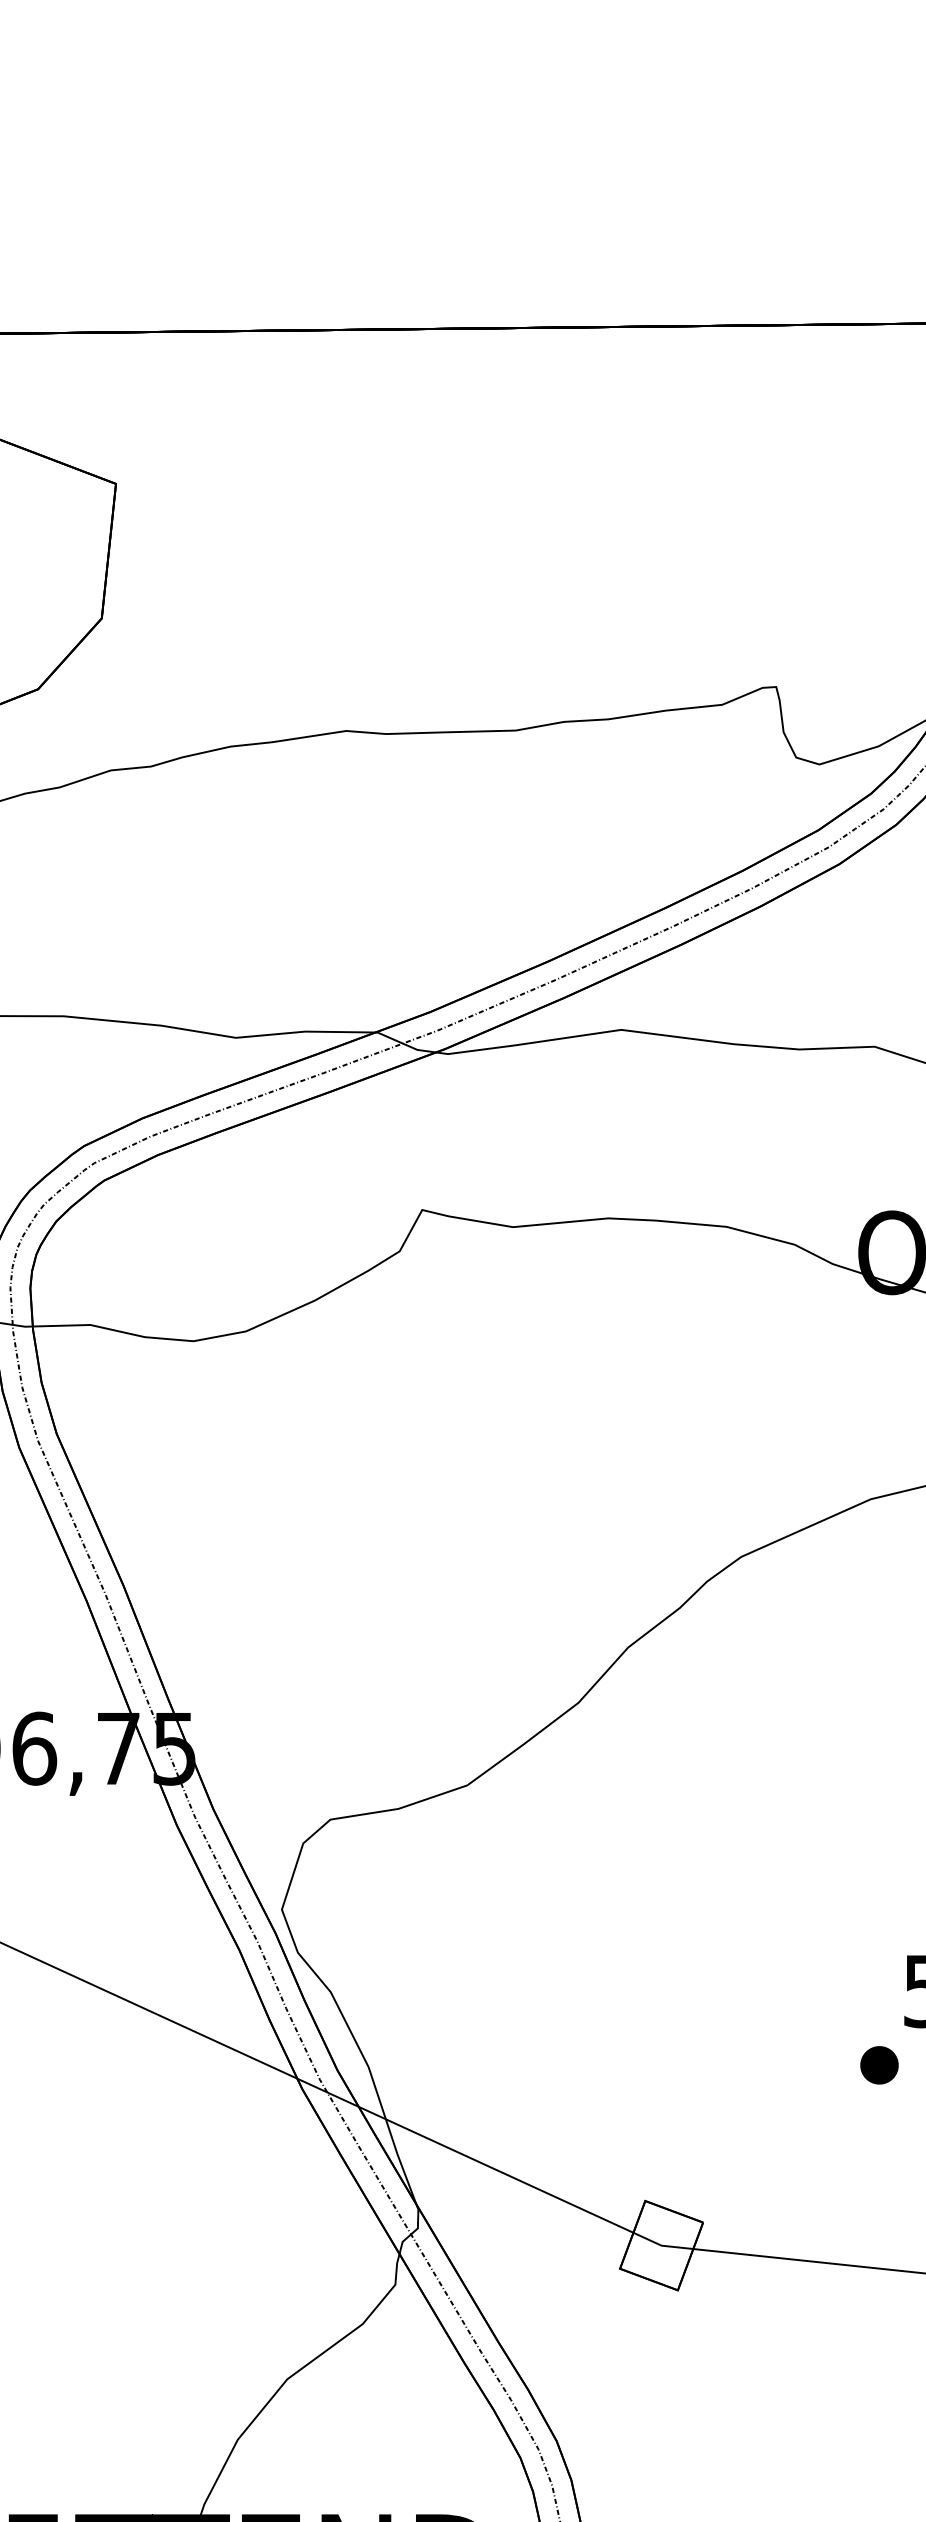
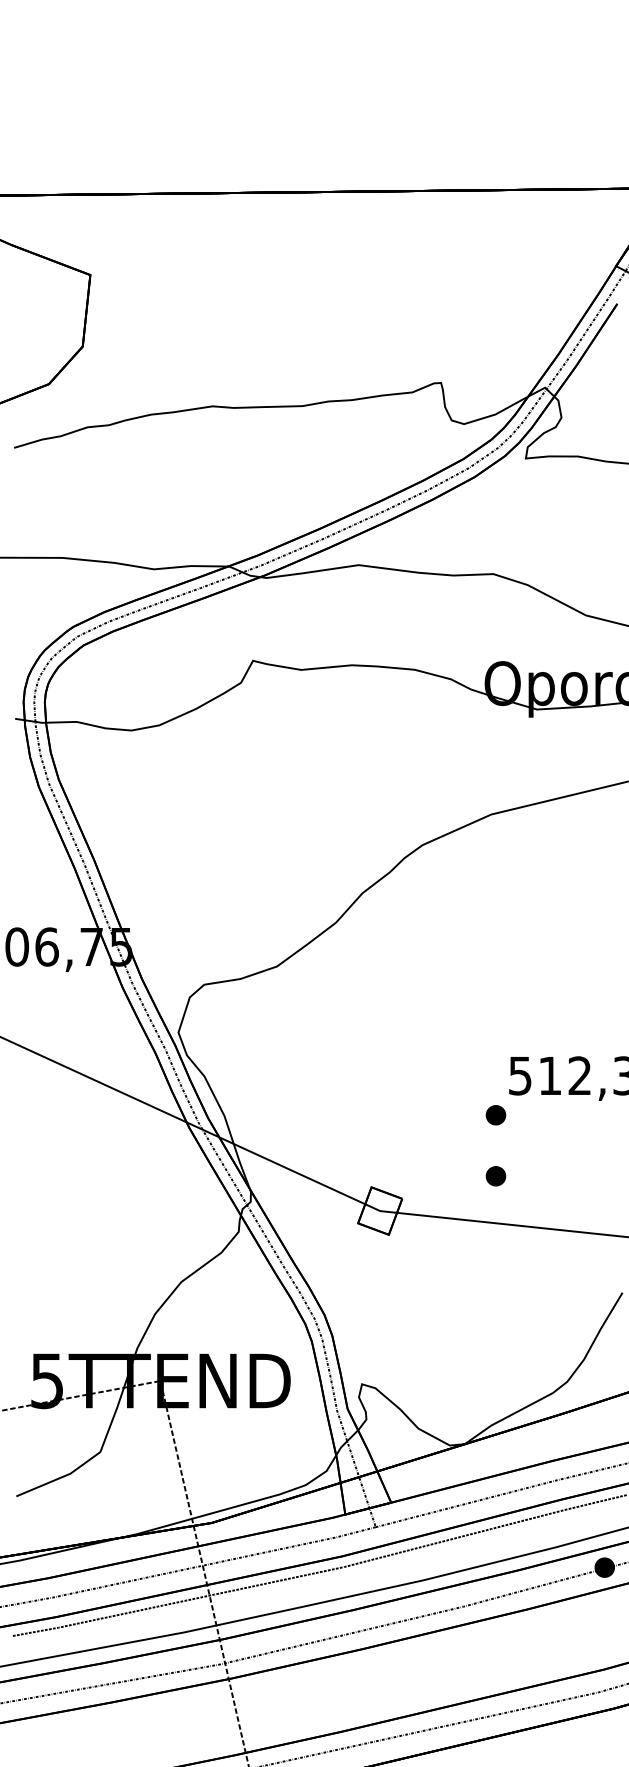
part: (878, 2180) -> (495, 1176), added

